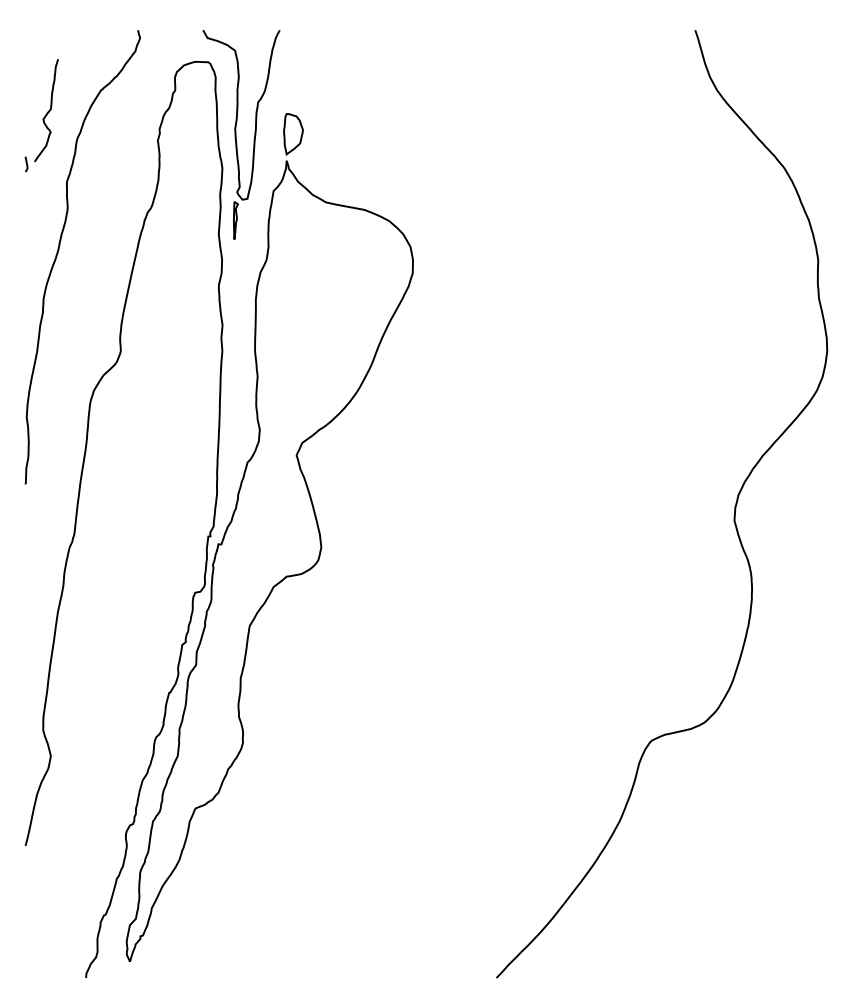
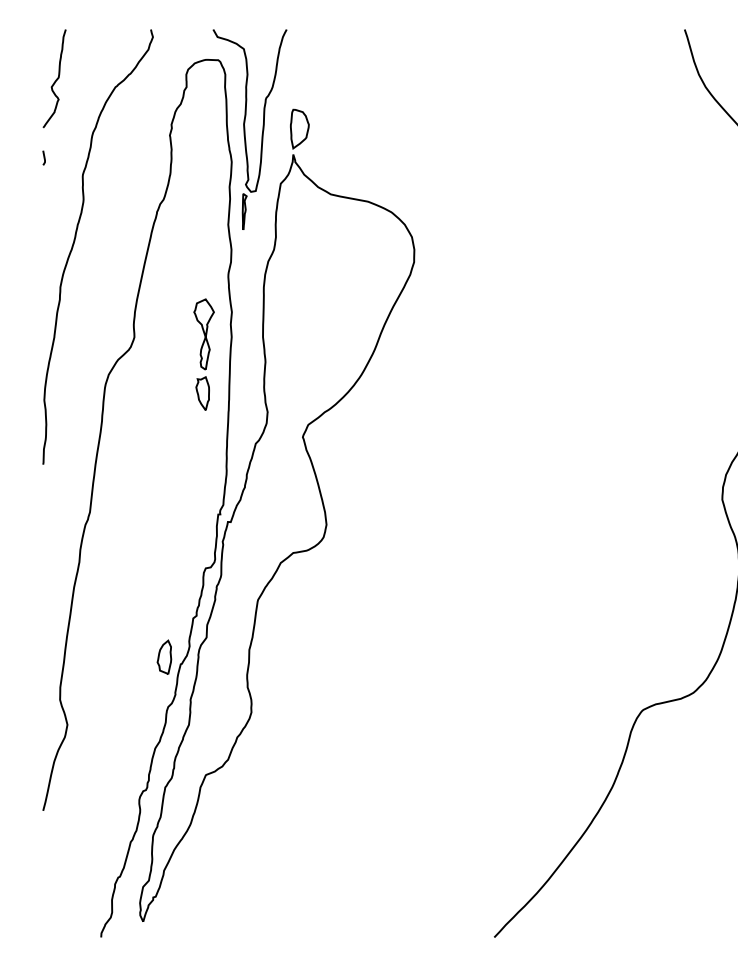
curve: (47, 111) -> (55, 79), moved
part: (193, 369) -> (204, 354), added
part: (152, 685) -> (164, 657), added

